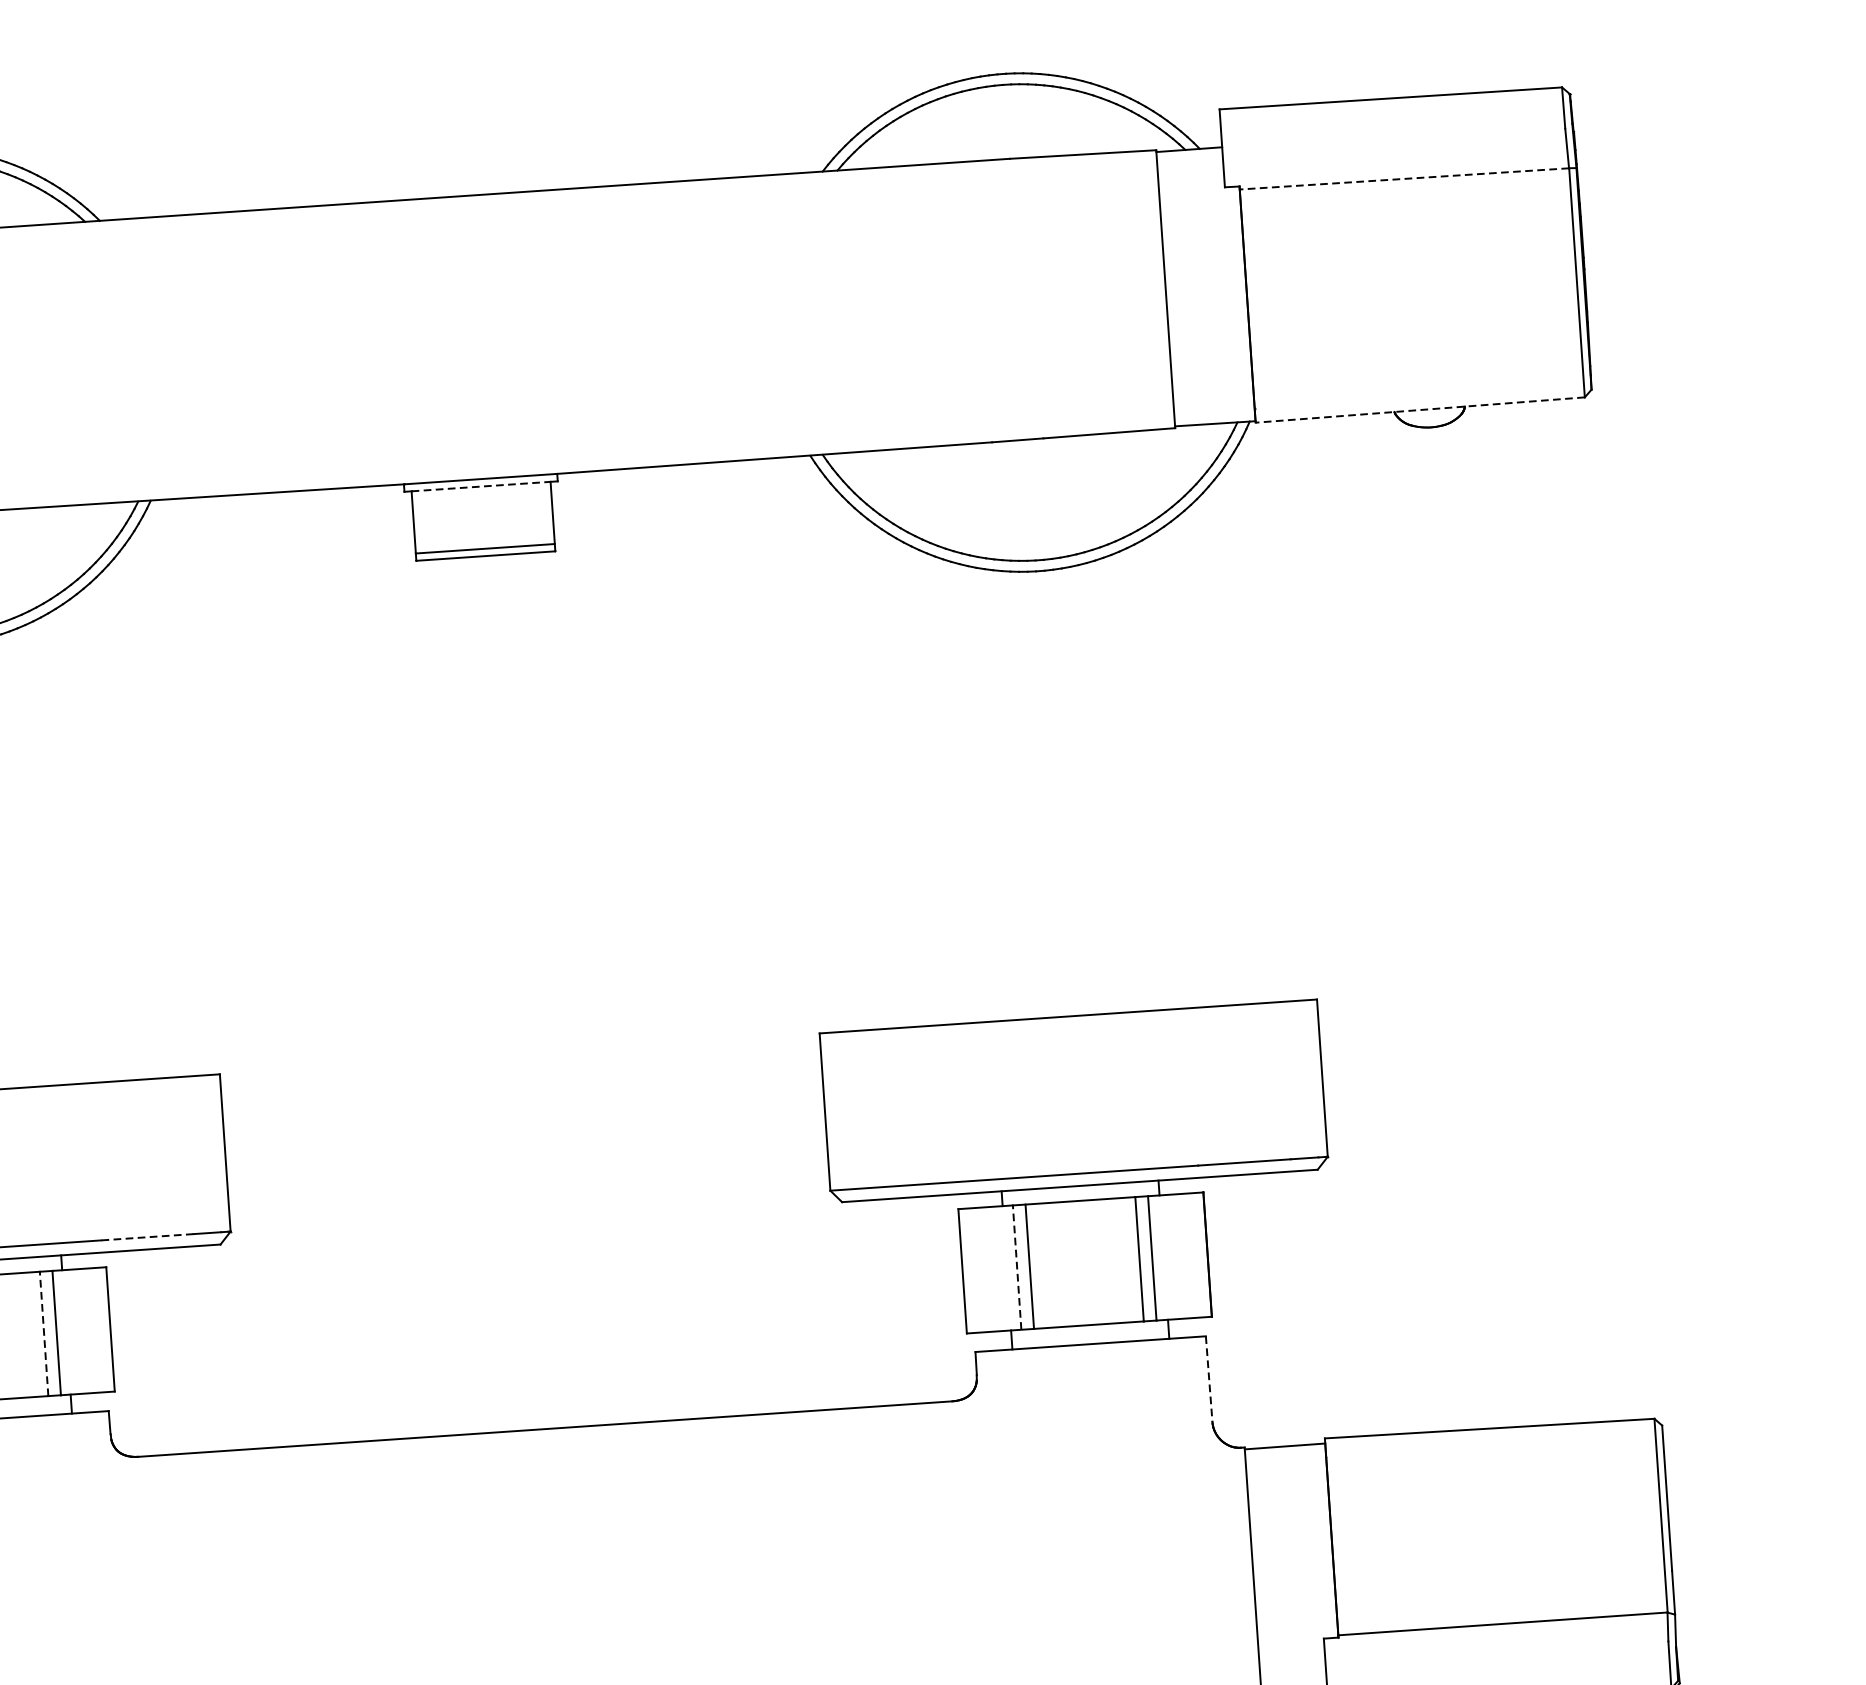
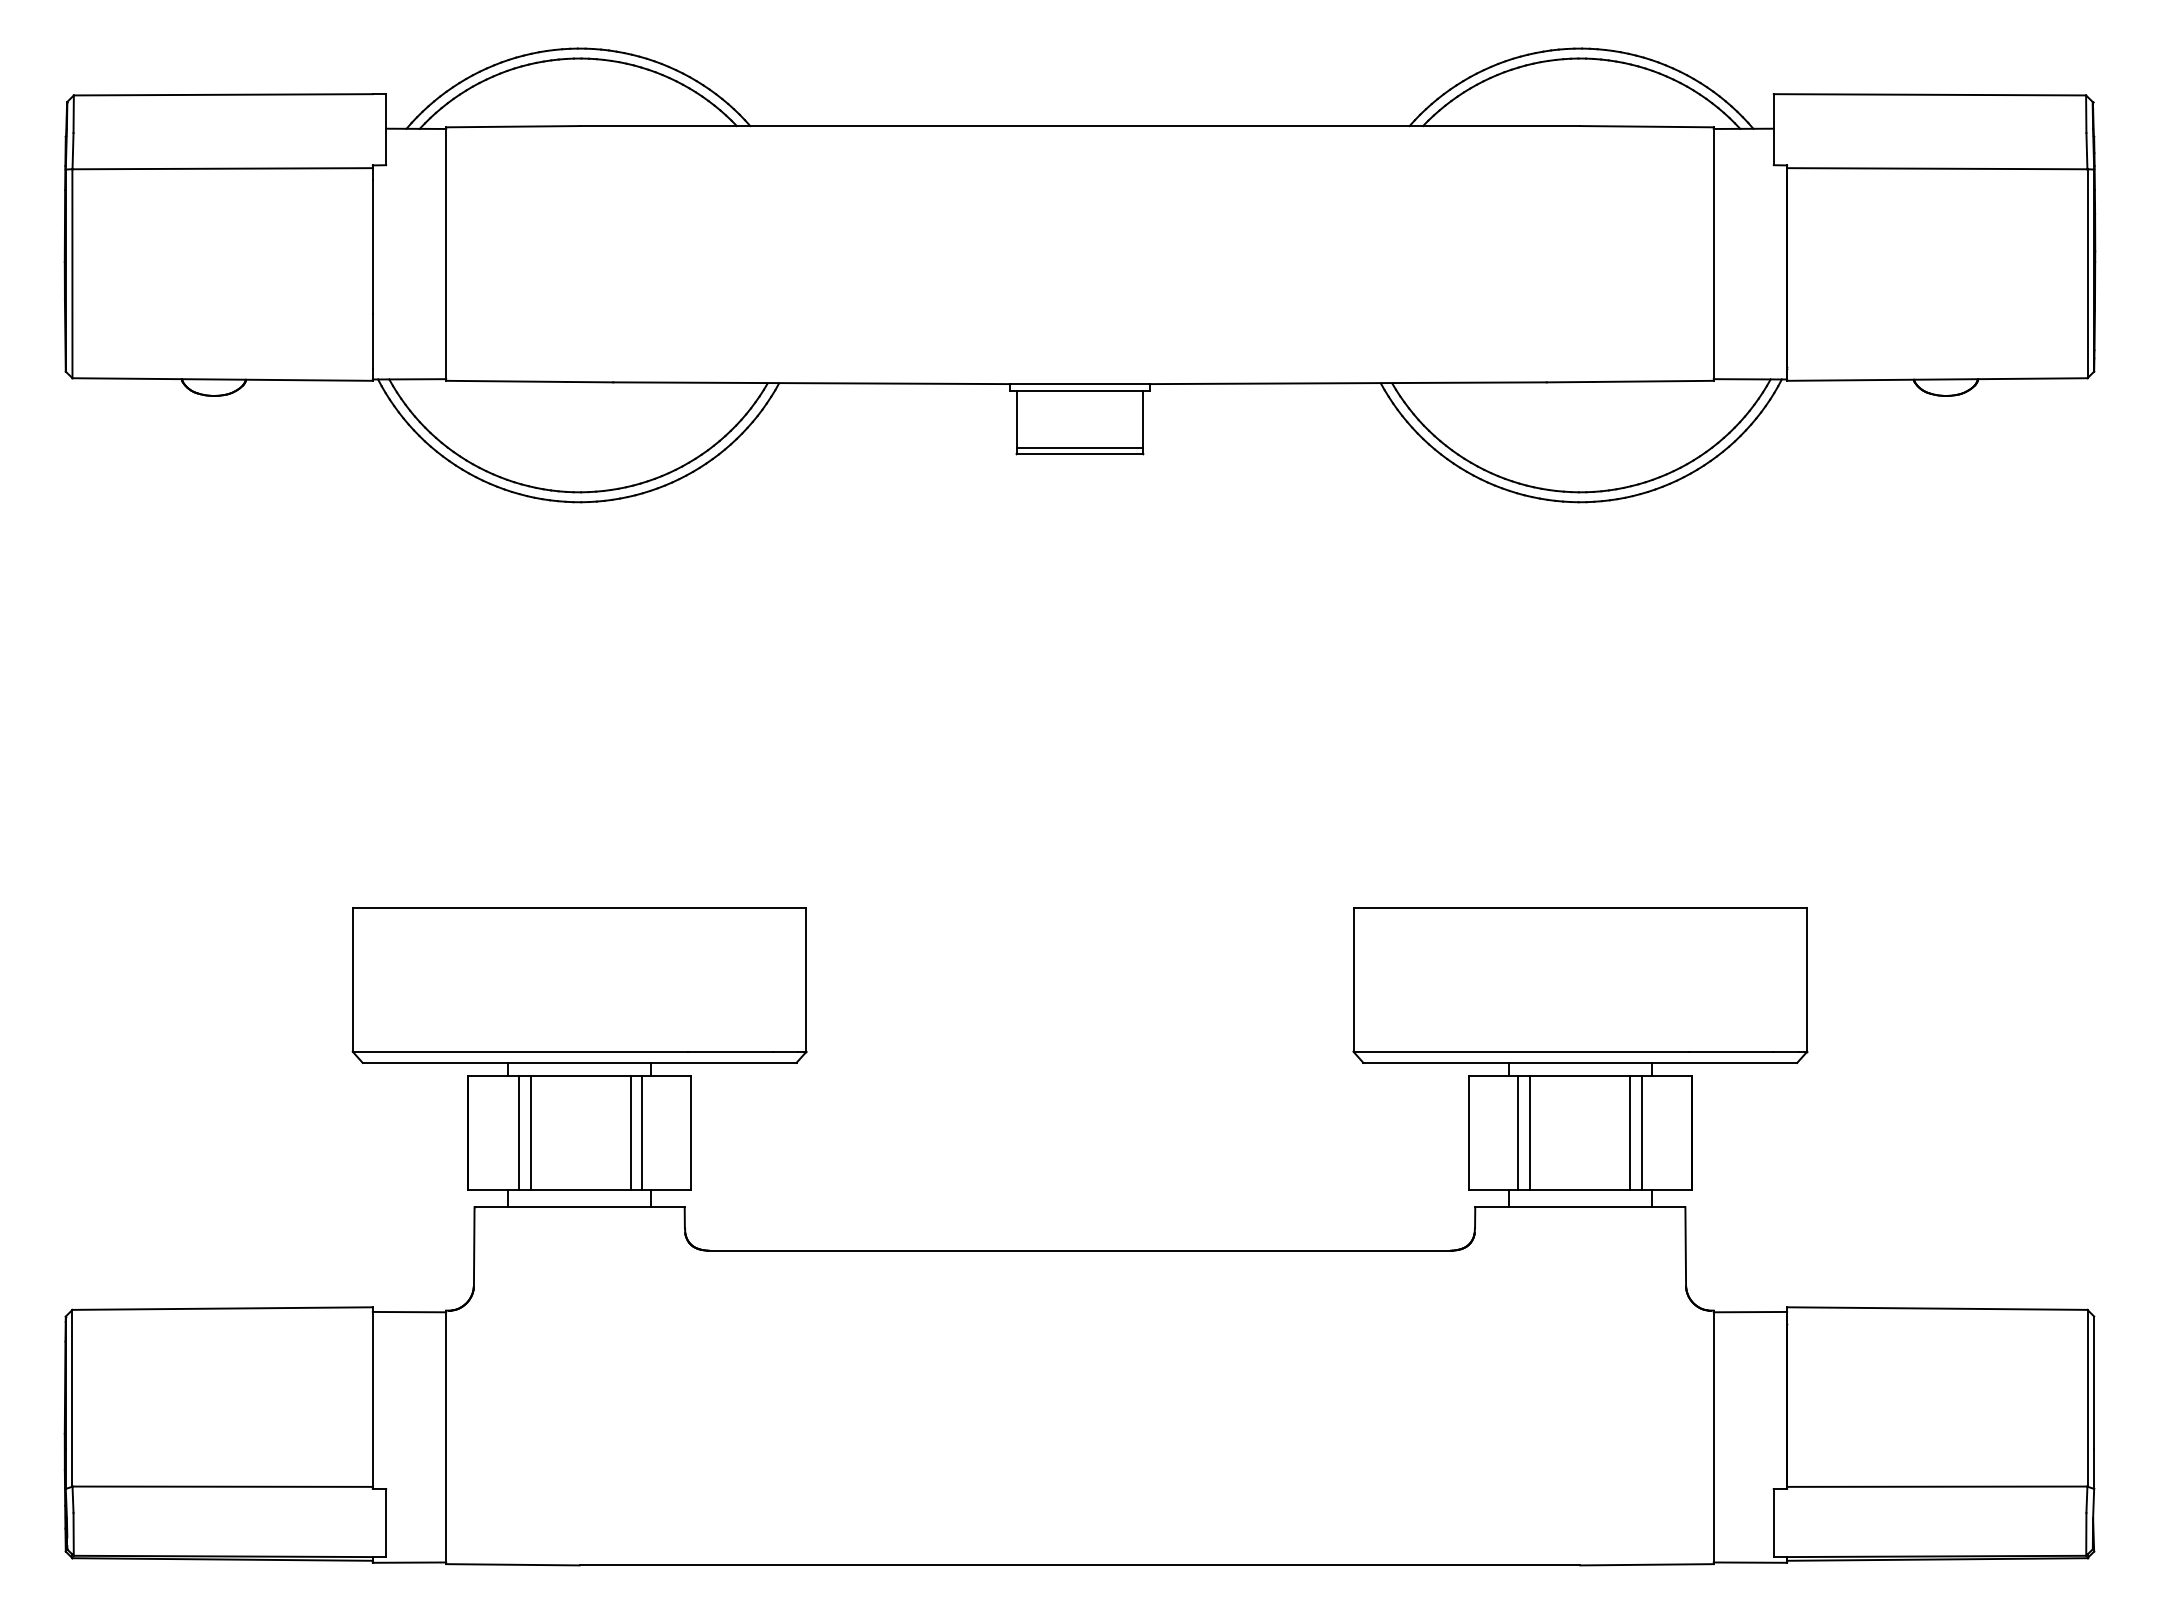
line: (1403, 178) -> (1936, 168), dashed -> solid
line: (1419, 410) -> (1936, 379), dashed -> solid
line: (481, 486) -> (1080, 390), dashed -> solid
line: (147, 1236) -> (730, 1051), dashed -> solid
line: (1017, 1267) -> (1518, 1133), dashed -> solid
line: (43, 1334) -> (630, 1133), dashed -> solid
line: (1208, 1379) -> (1685, 1246), dashed -> solid

